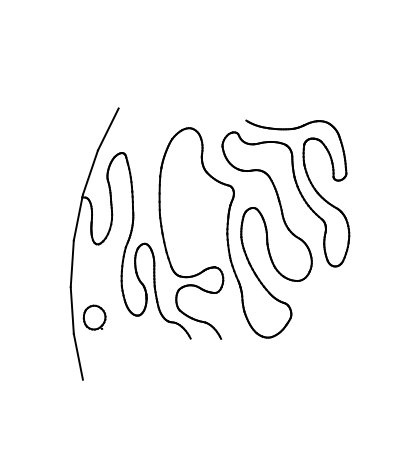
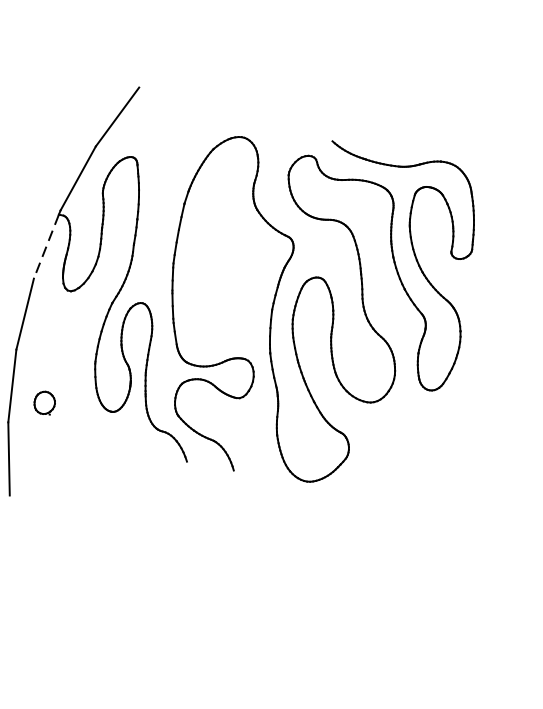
line: (78, 219) -> (46, 247), solid -> dashed
part: (94, 317) -> (44, 402), size x0.6

